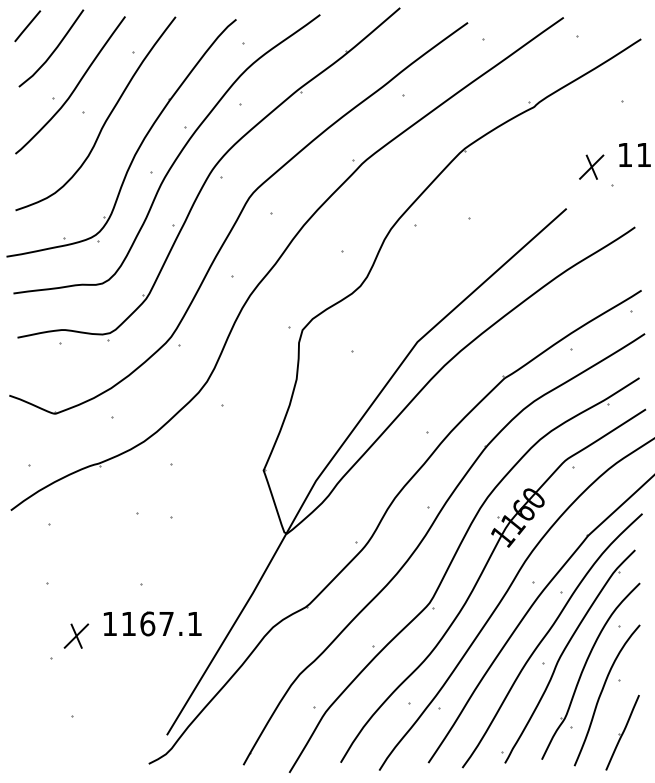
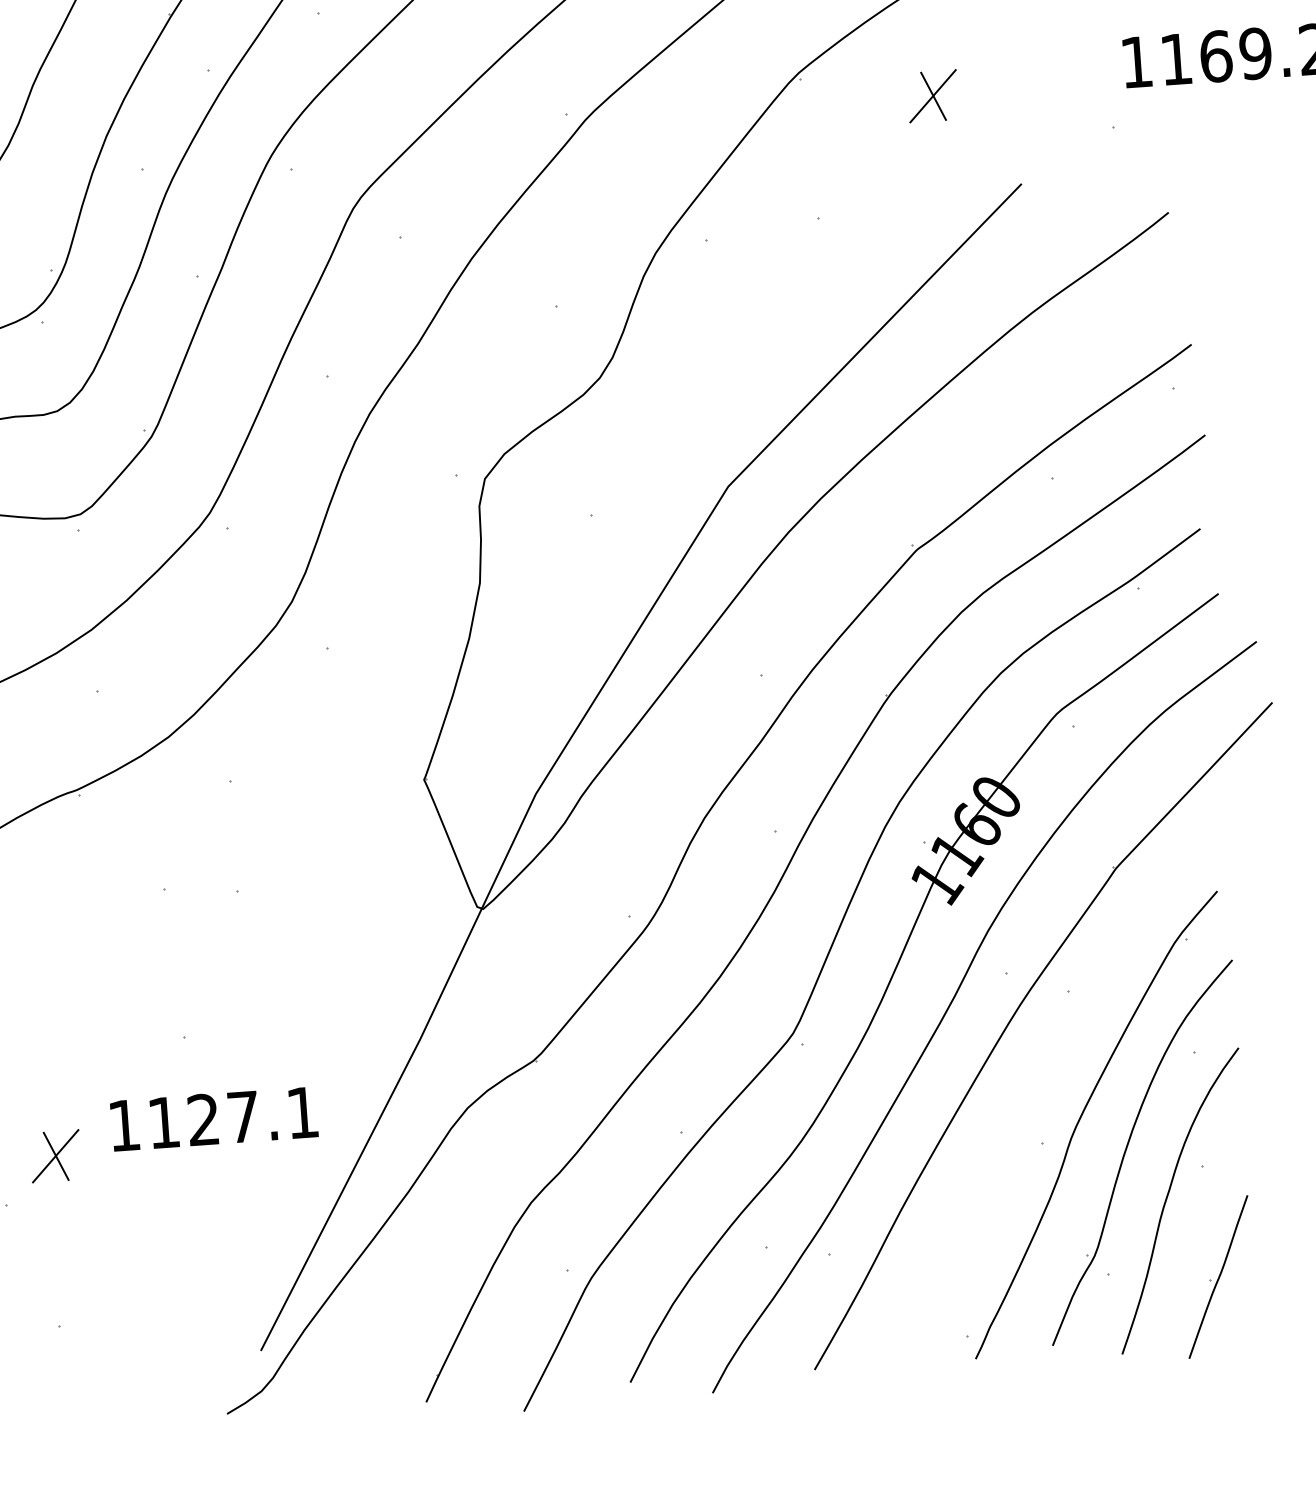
part: (591, 166) -> (932, 94), moved
text: (147, 623) -> (203, 1118), 1167.1 -> 1127.1
curve: (546, 636) -> (1043, 1086), removed

